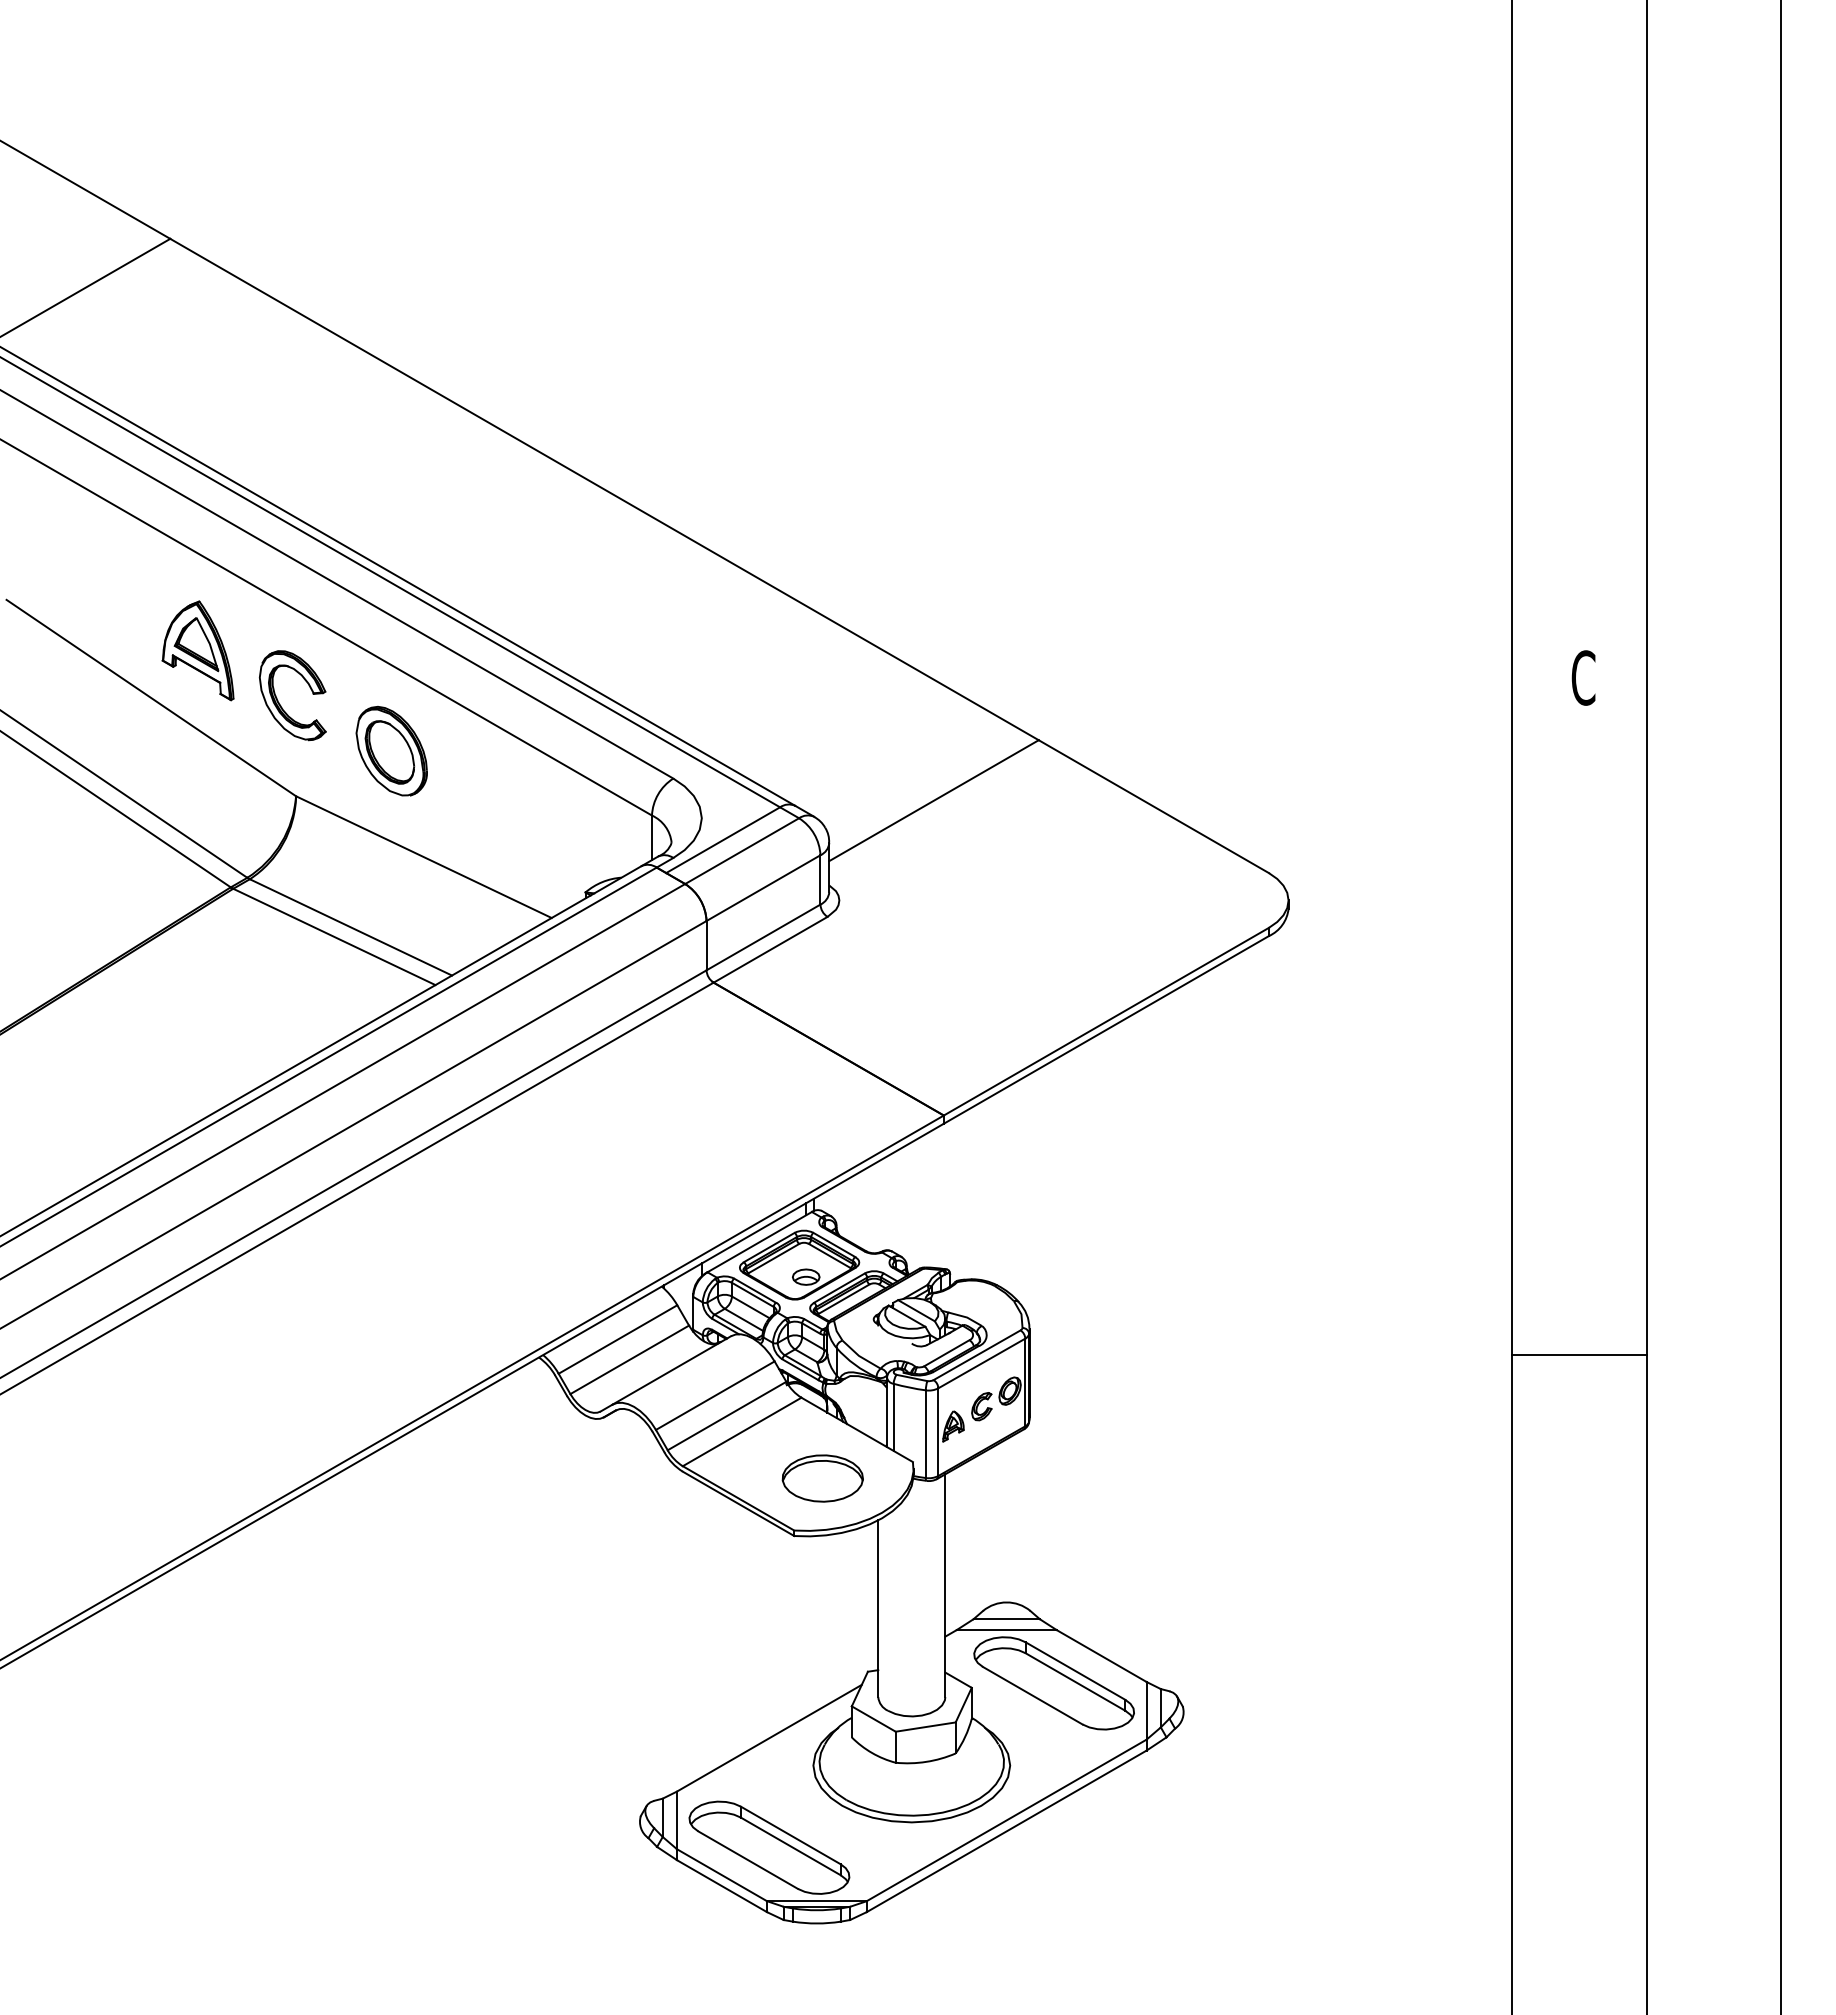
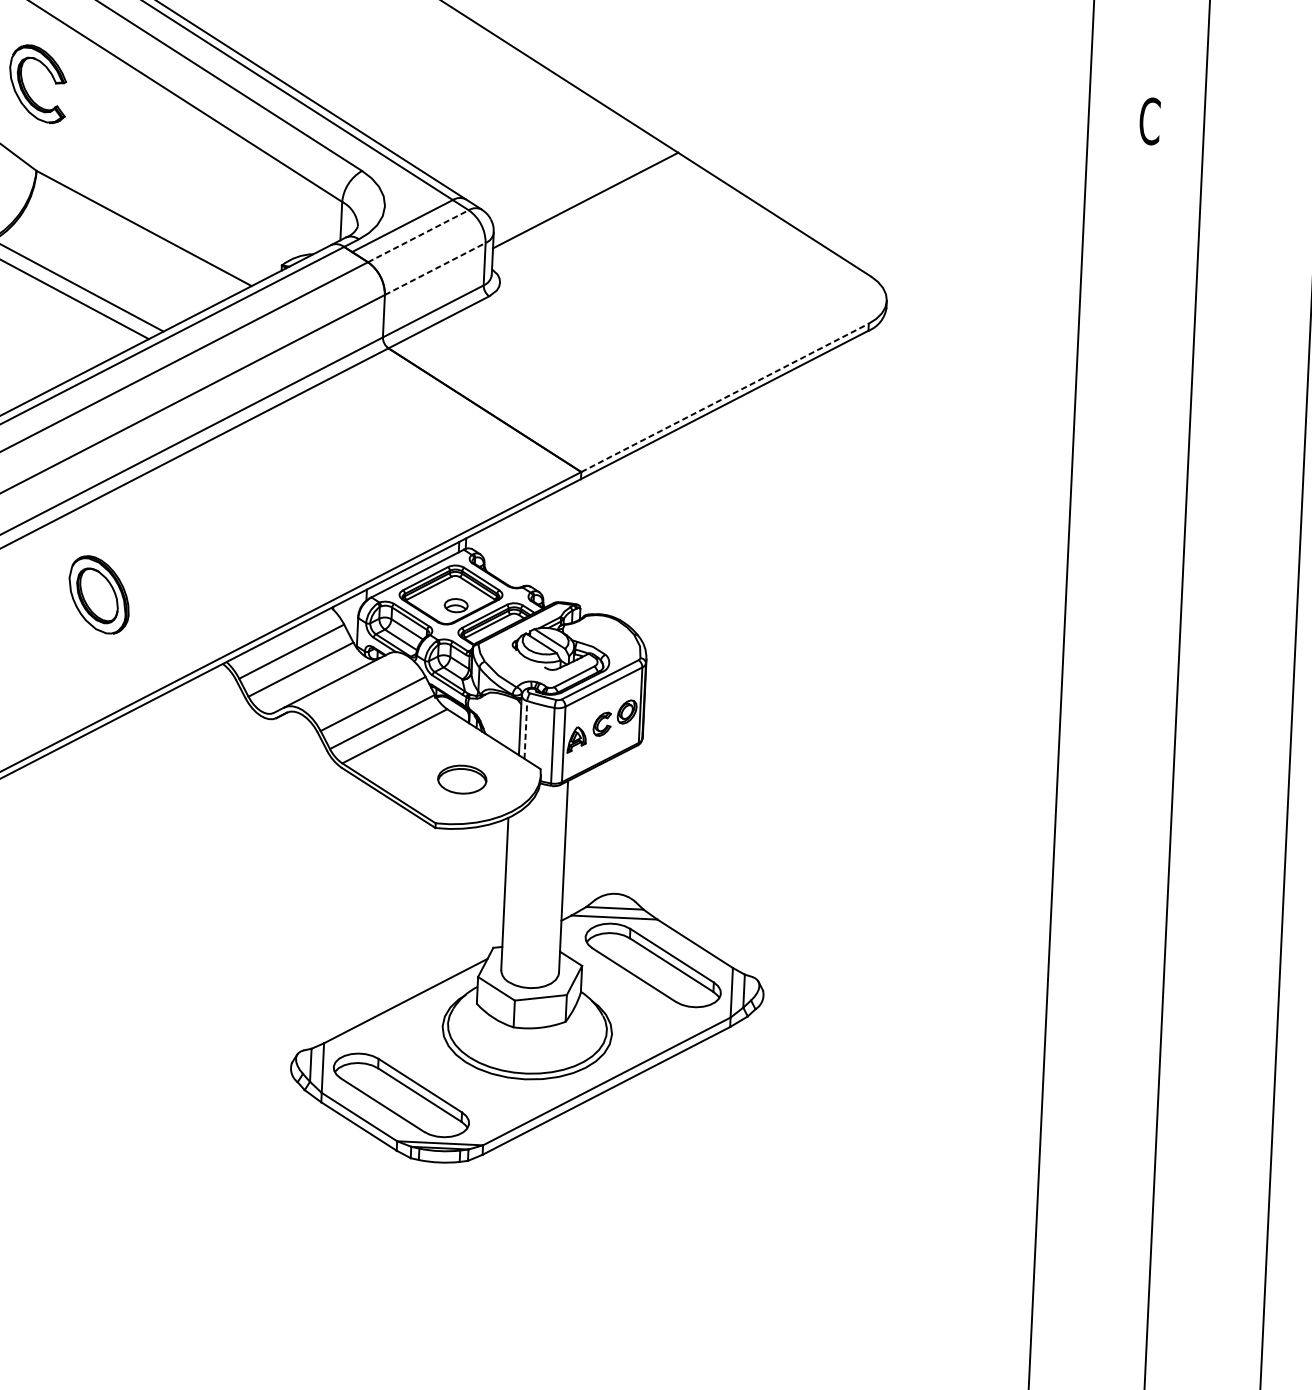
part: (391, 751) -> (98, 595), moved
line: (742, 851) -> (418, 236), solid -> dashed
line: (763, 888) -> (435, 269), solid -> dashed
line: (1106, 1021) -> (725, 397), solid -> dashed
line: (1579, 1355) -> (1118, 704), removed
line: (893, 1417) -> (525, 730), solid -> dashed
part: (822, 1478) -> (462, 779), size x0.7

